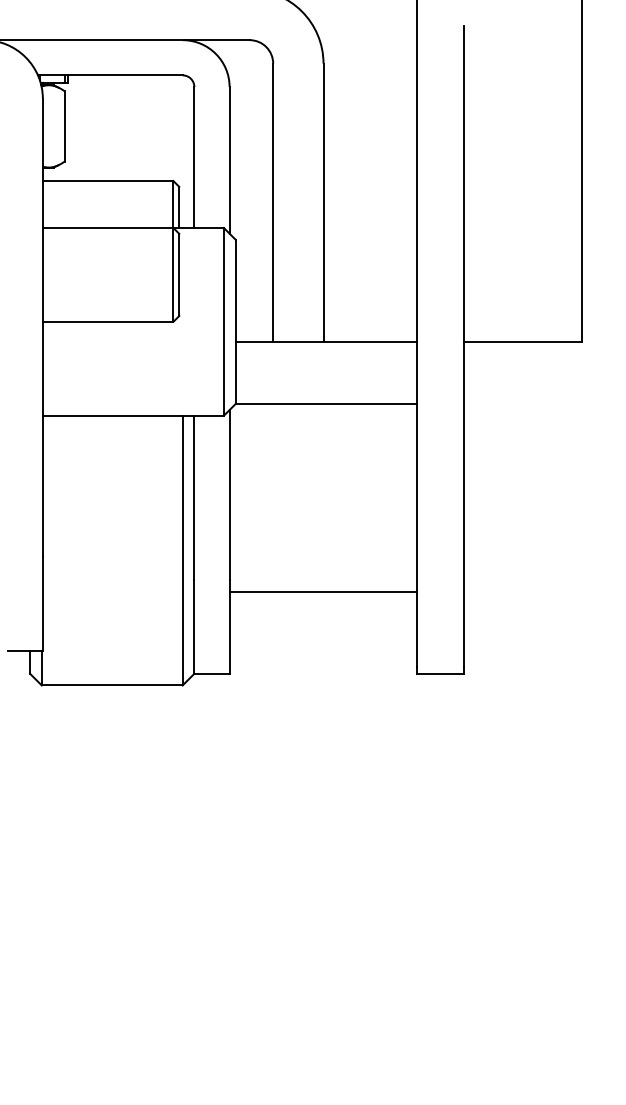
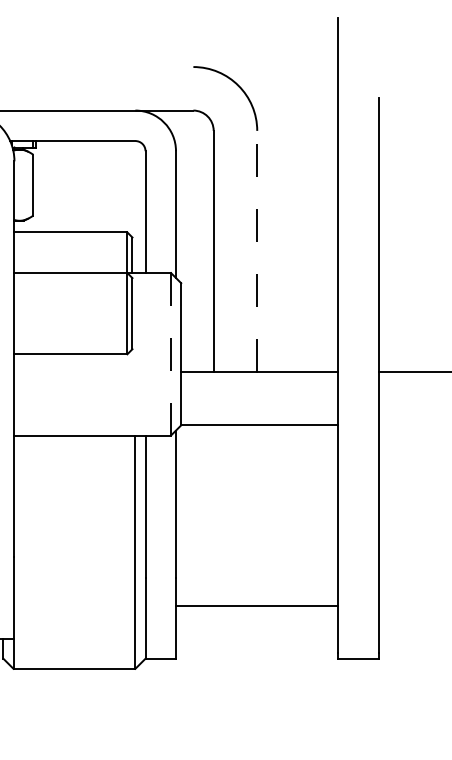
line: (323, 202) -> (257, 251), solid -> dashed
line: (223, 321) -> (170, 353), solid -> dashed
line: (323, 591) -> (257, 605), moved

